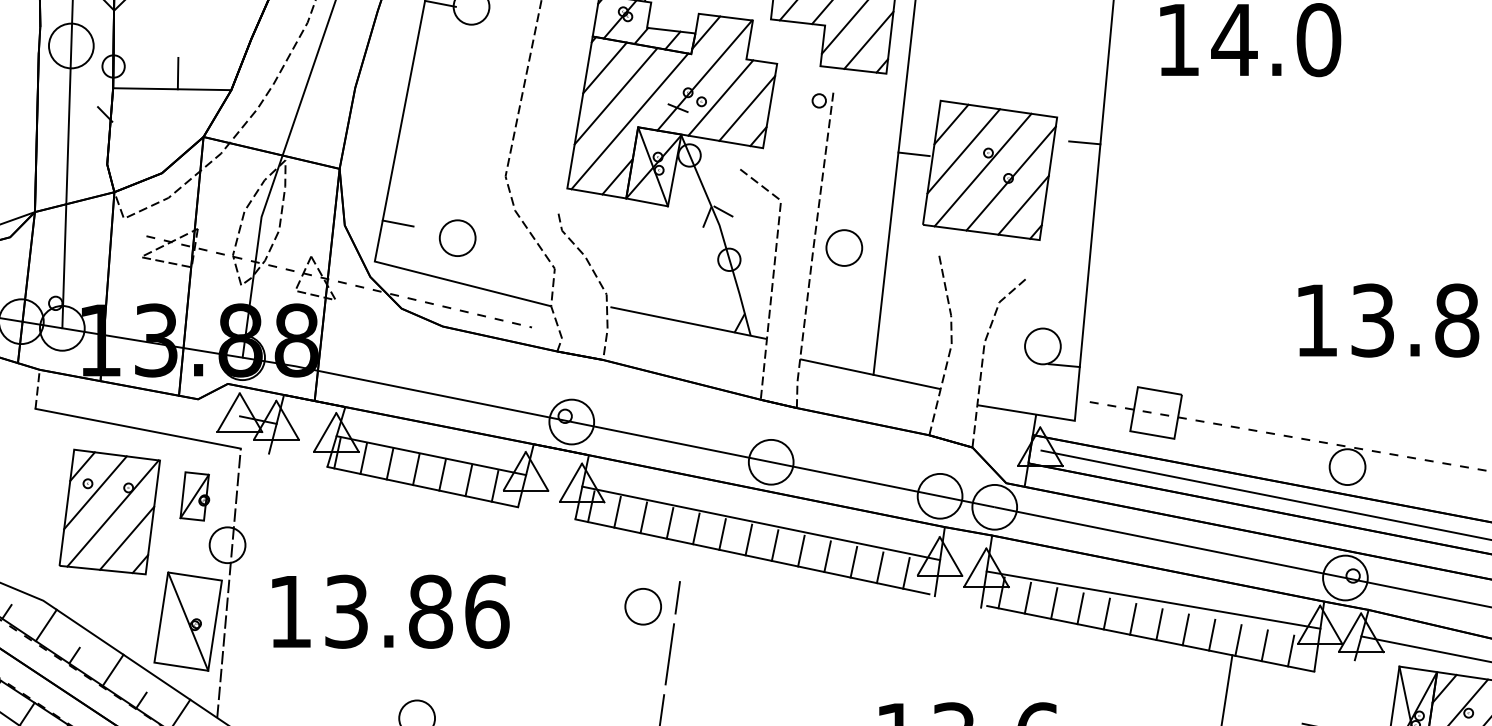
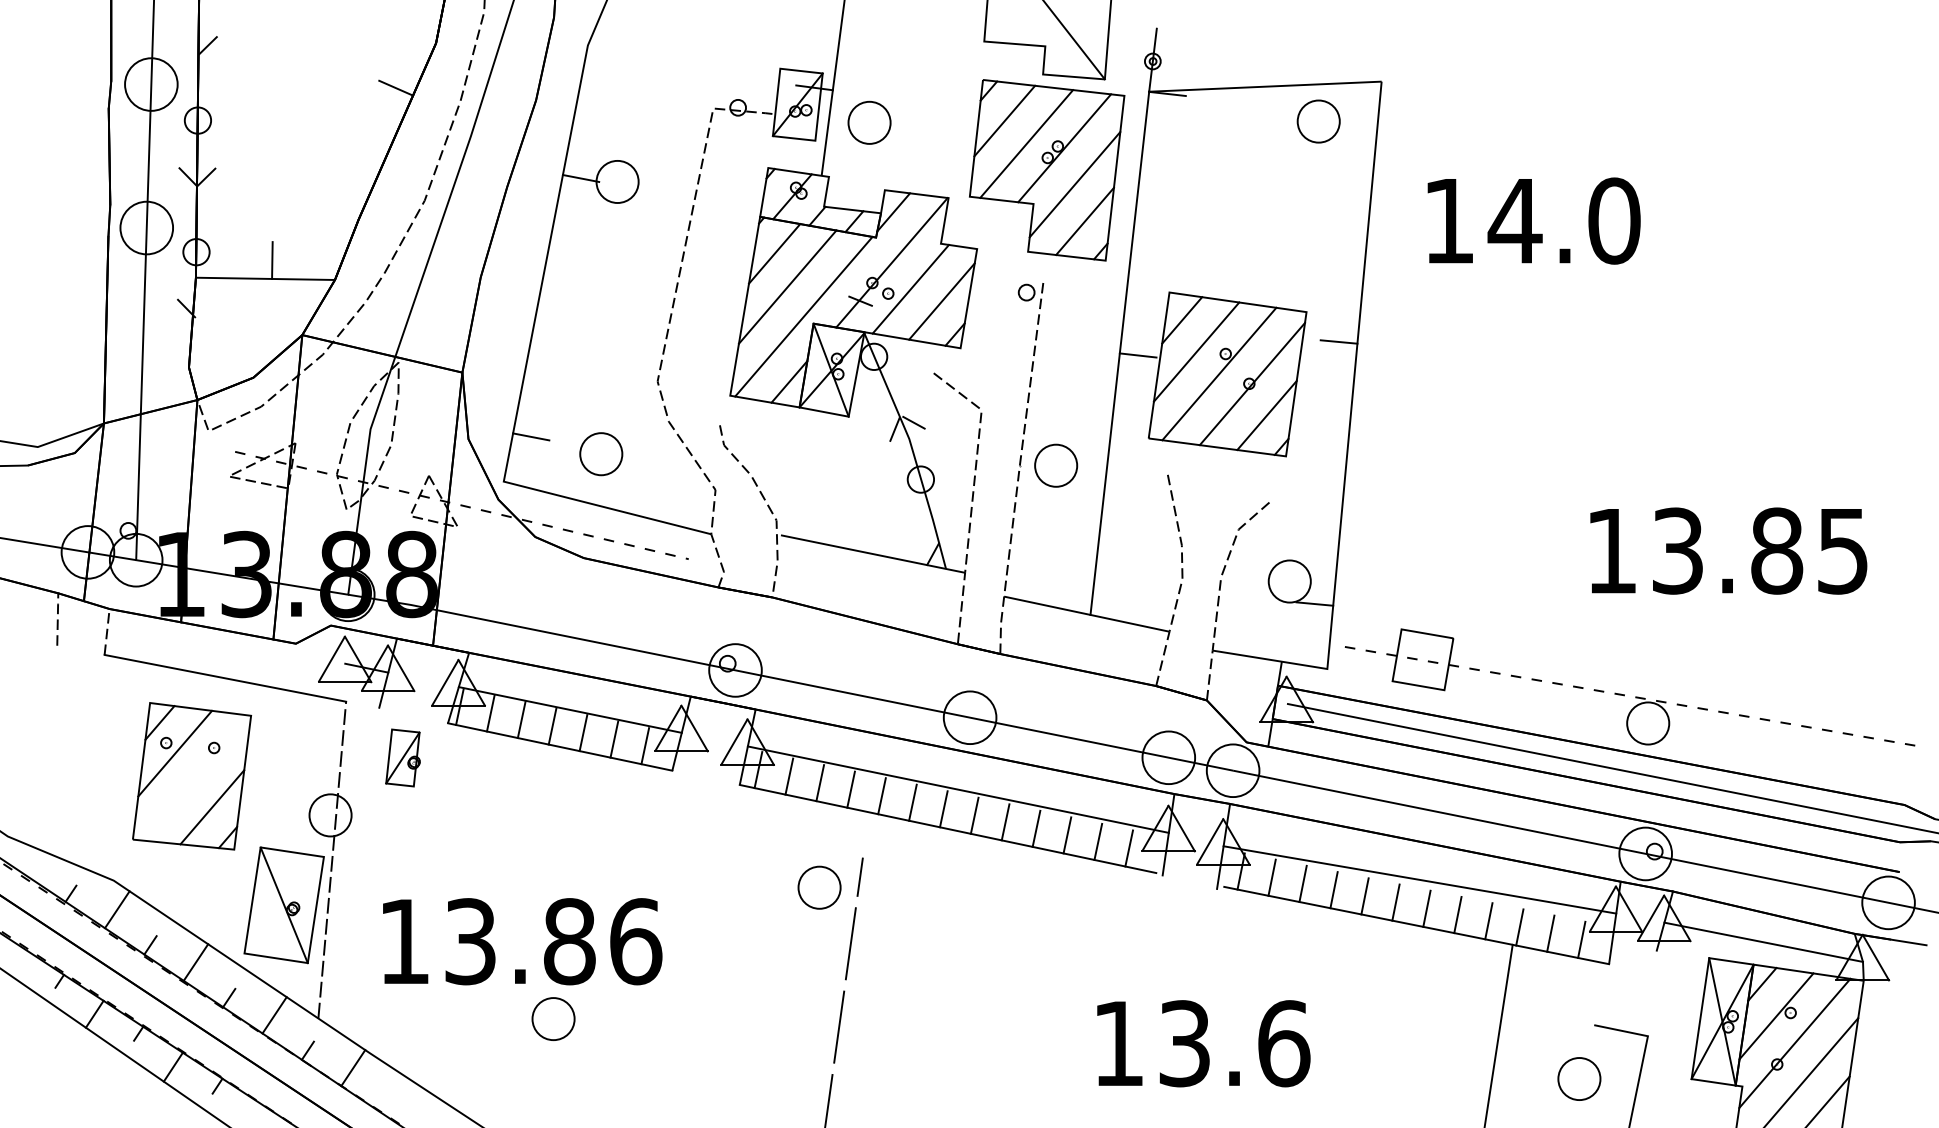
part: (194, 496) -> (402, 757), moved
line: (112, 513) -> (195, 777), removed
text: (390, 611) -> (522, 941), moved

